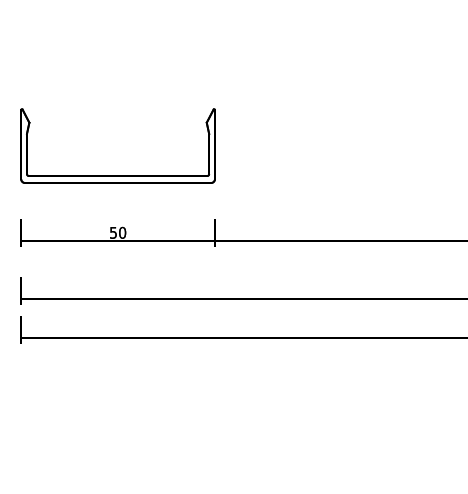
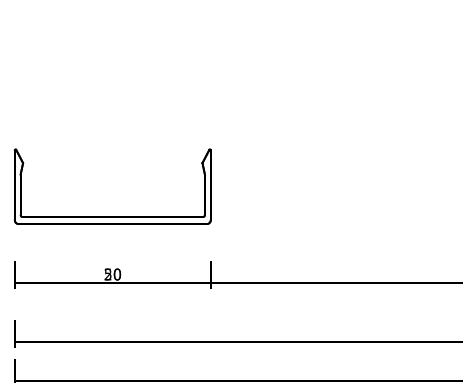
text: (113, 233) -> (108, 275), 50 -> 20

